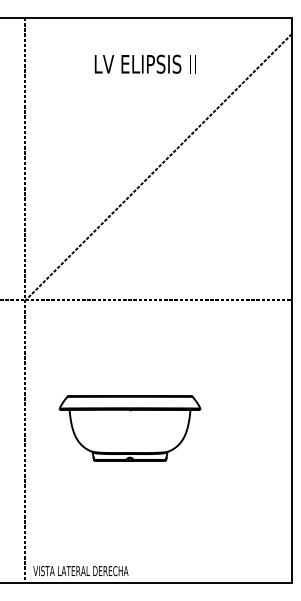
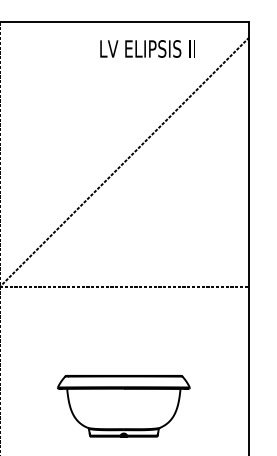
text: (144, 63) -> (146, 48), moved
part: (129, 428) -> (123, 406), moved

